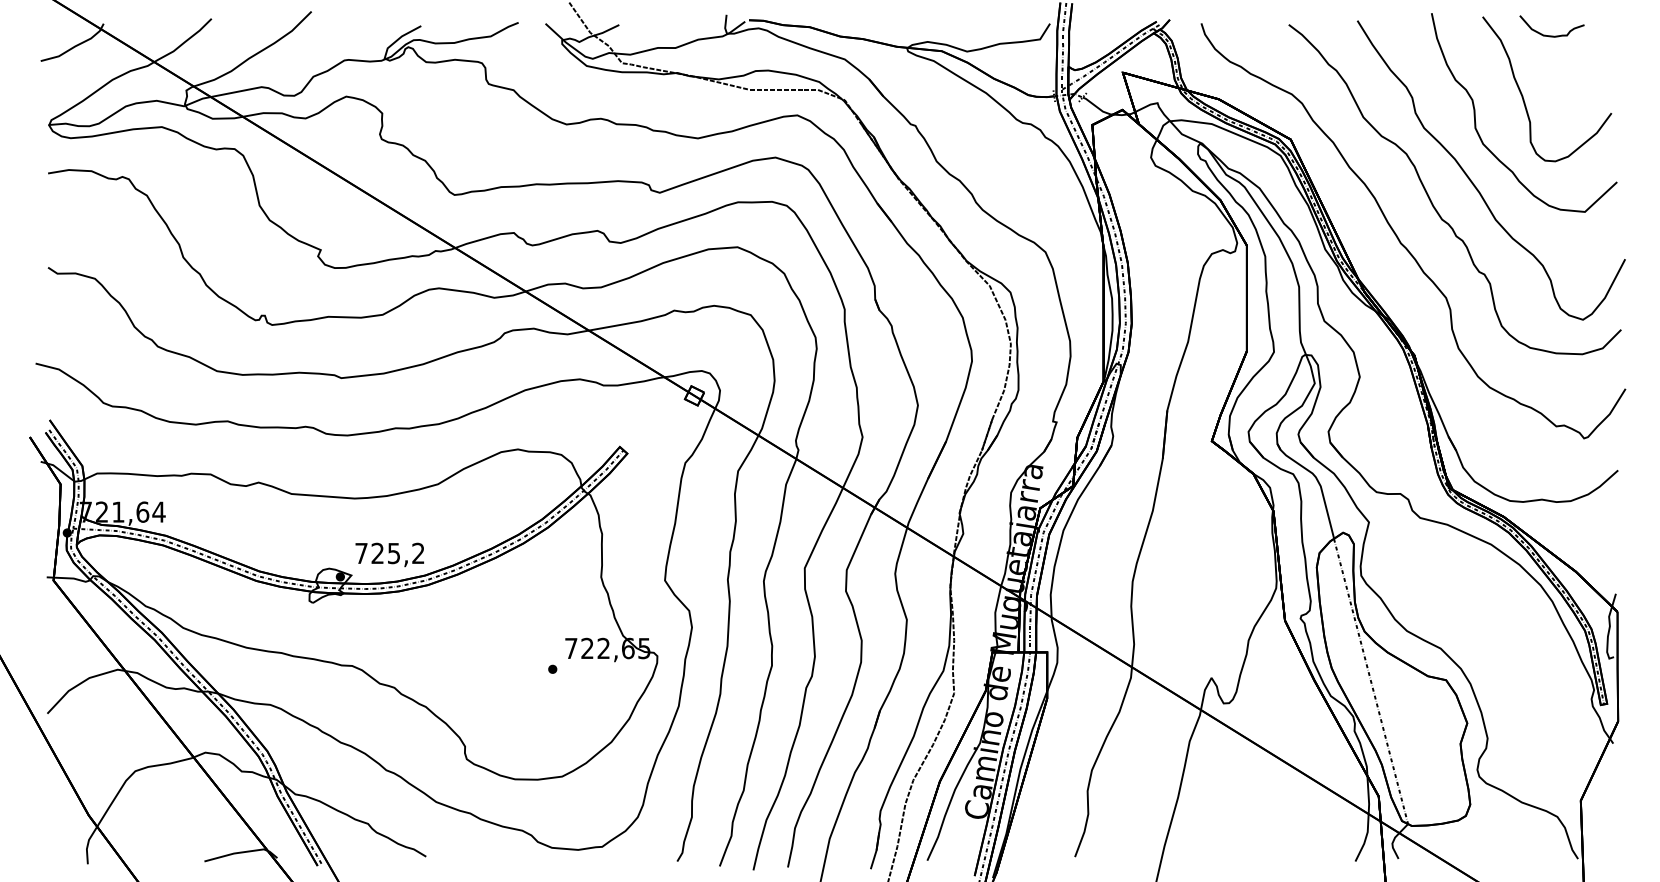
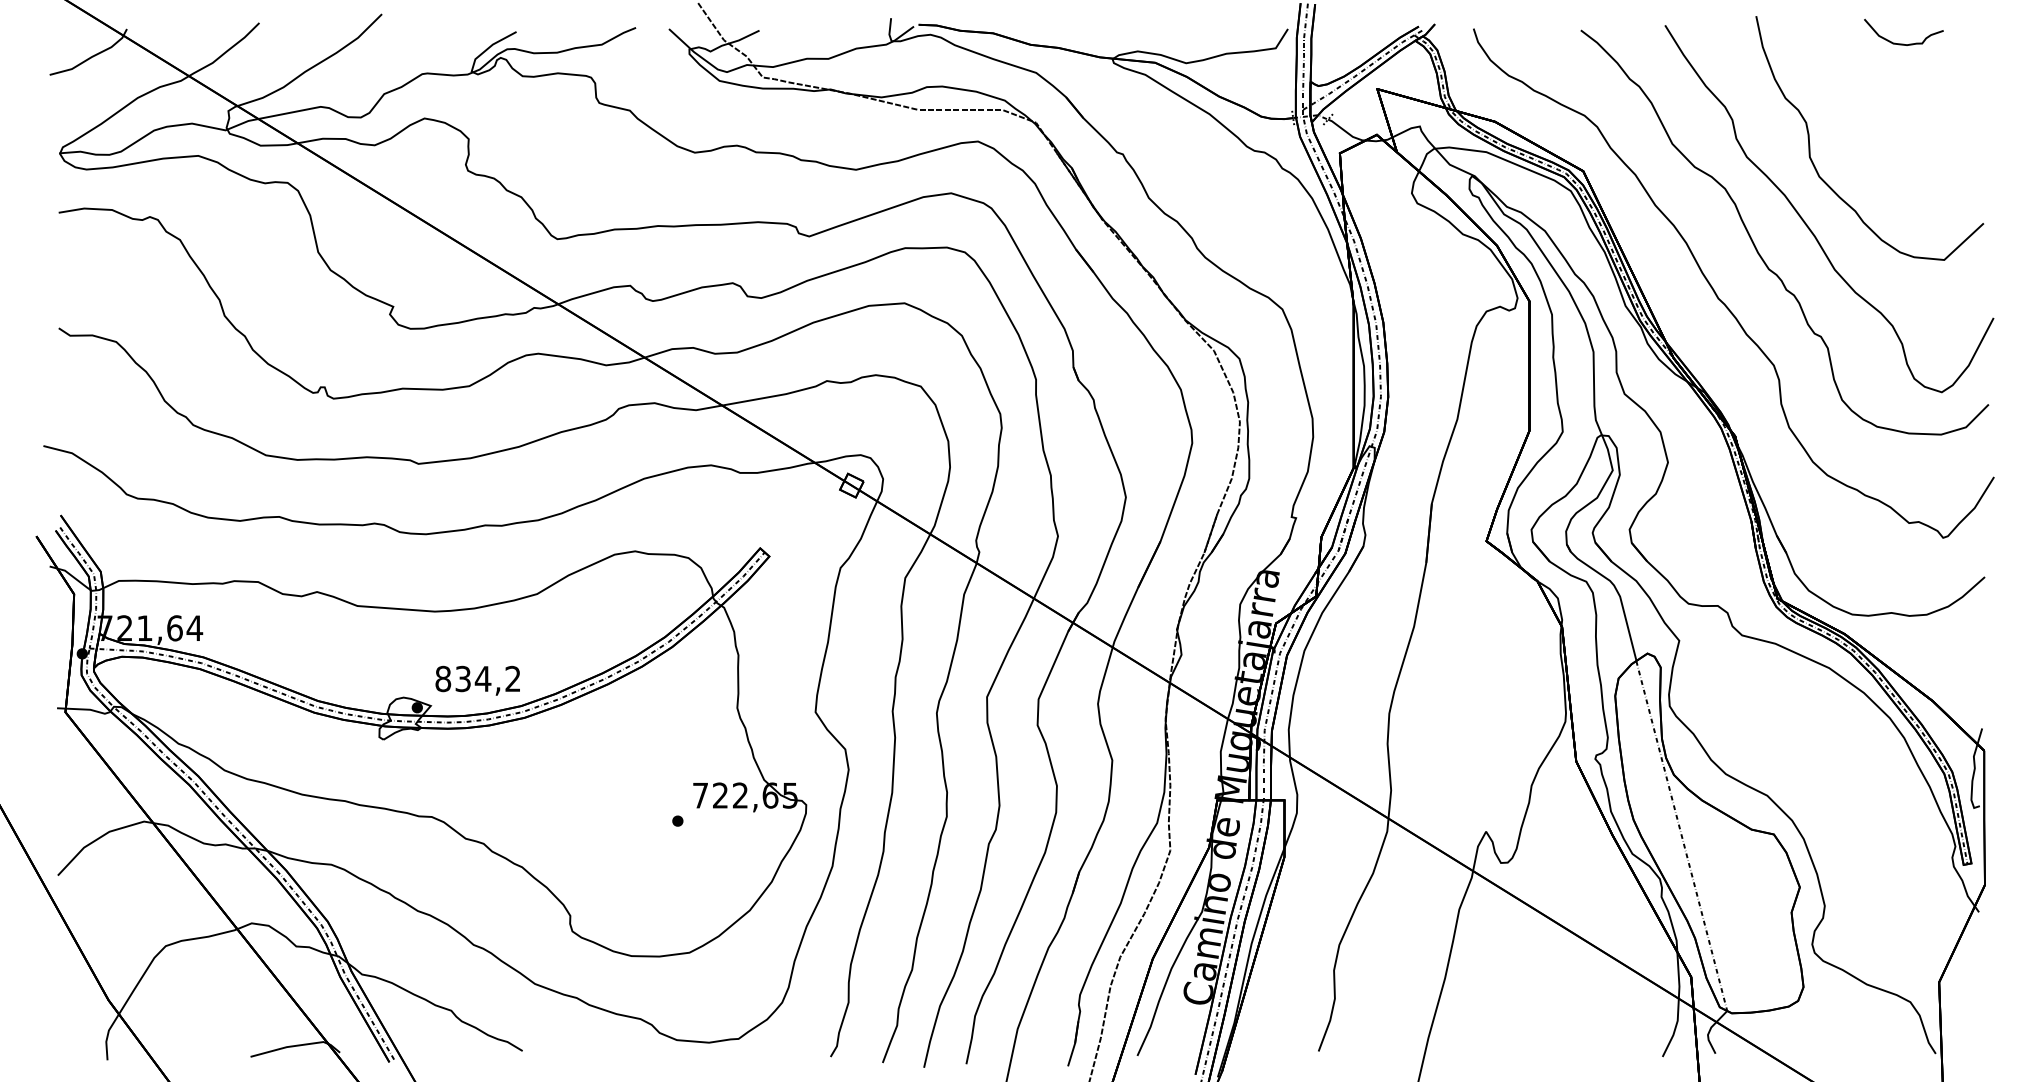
curve: (1523, 95) -> (1868, 117), removed
text: (378, 553) -> (463, 678), 725,2 -> 834,2

